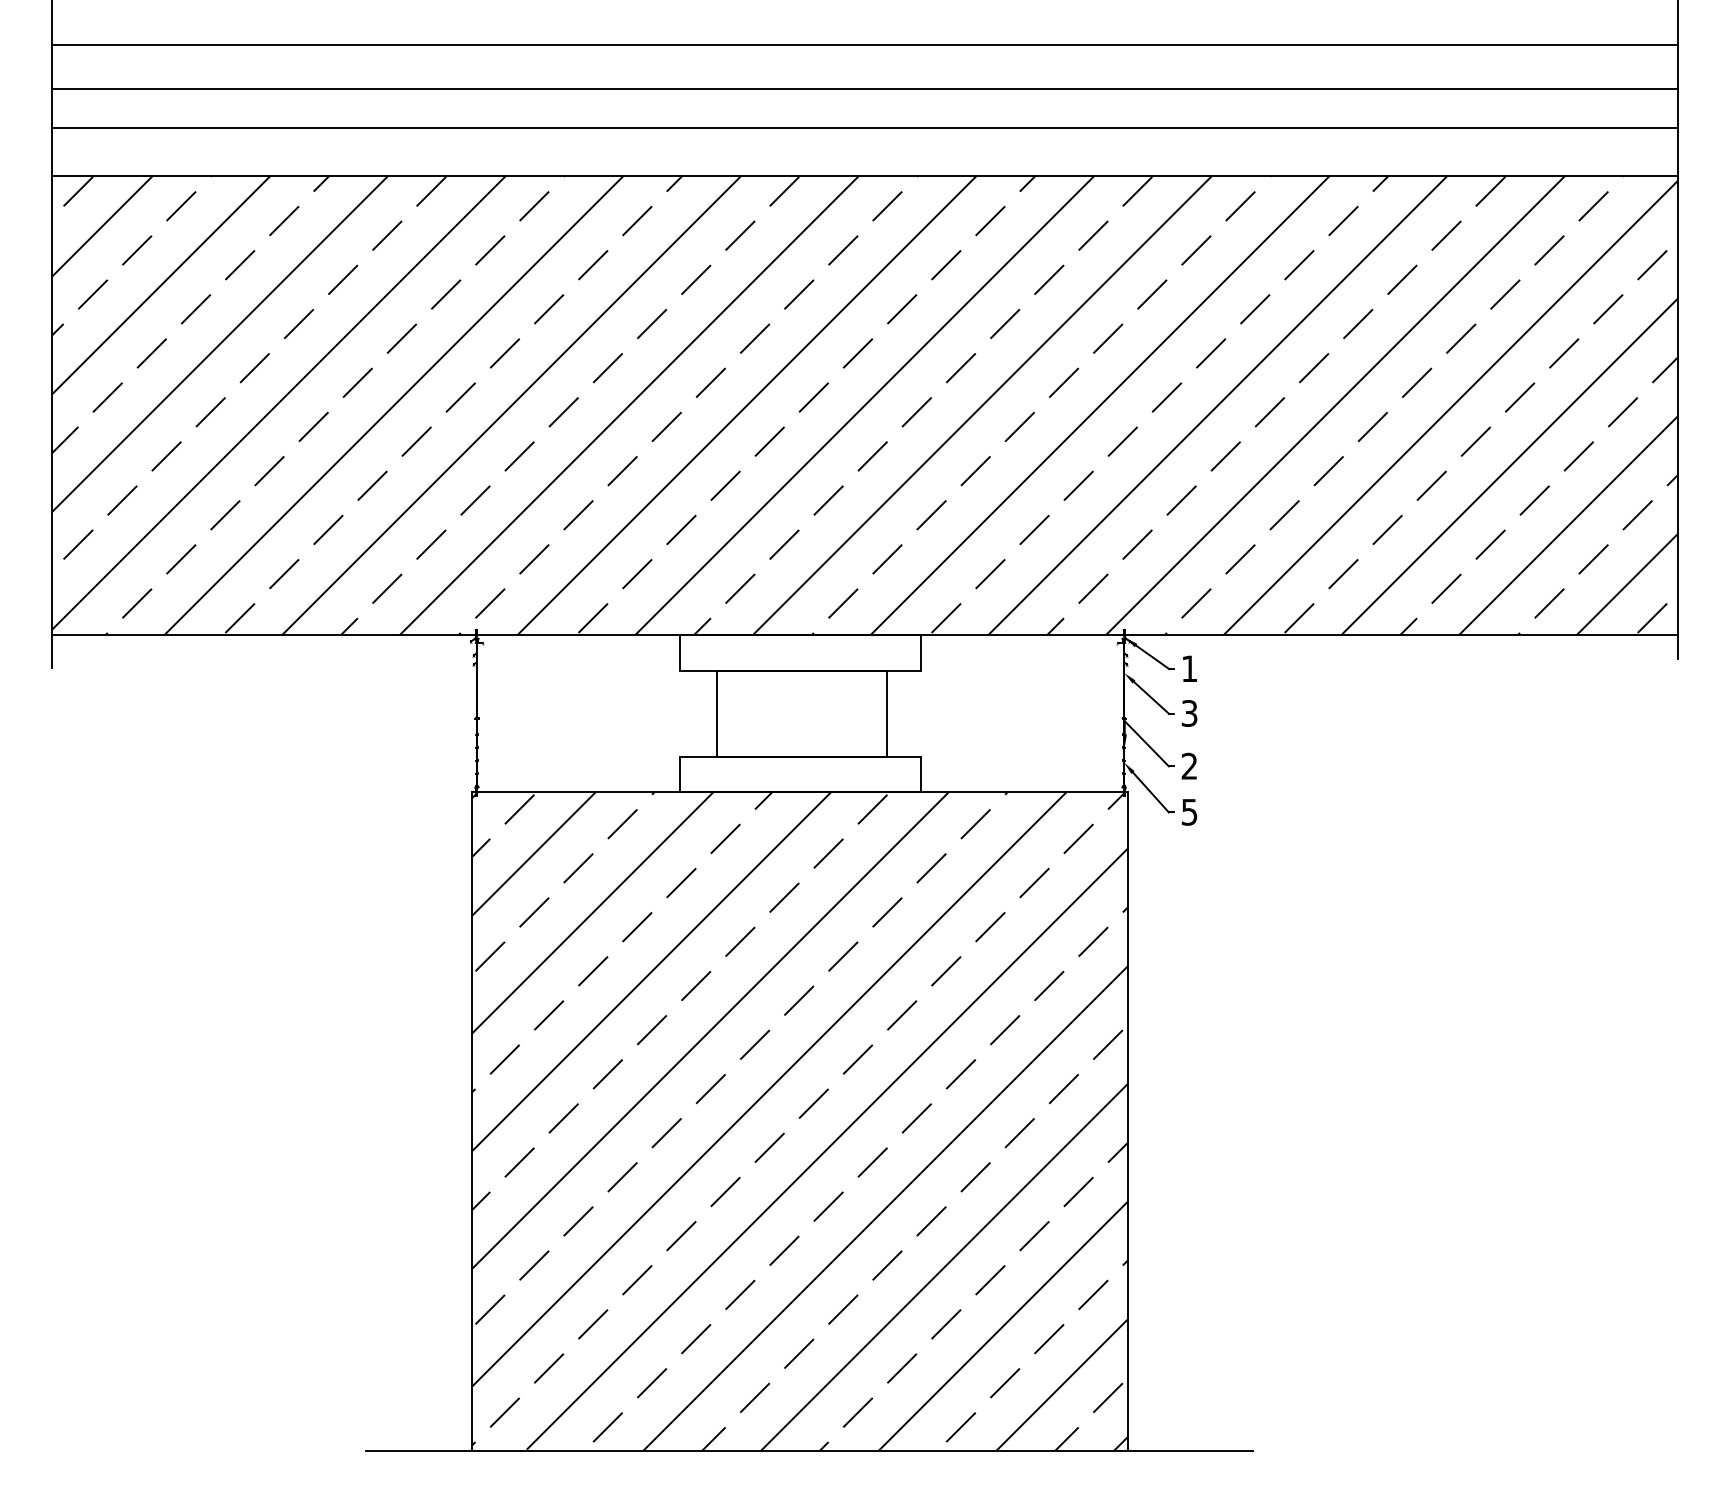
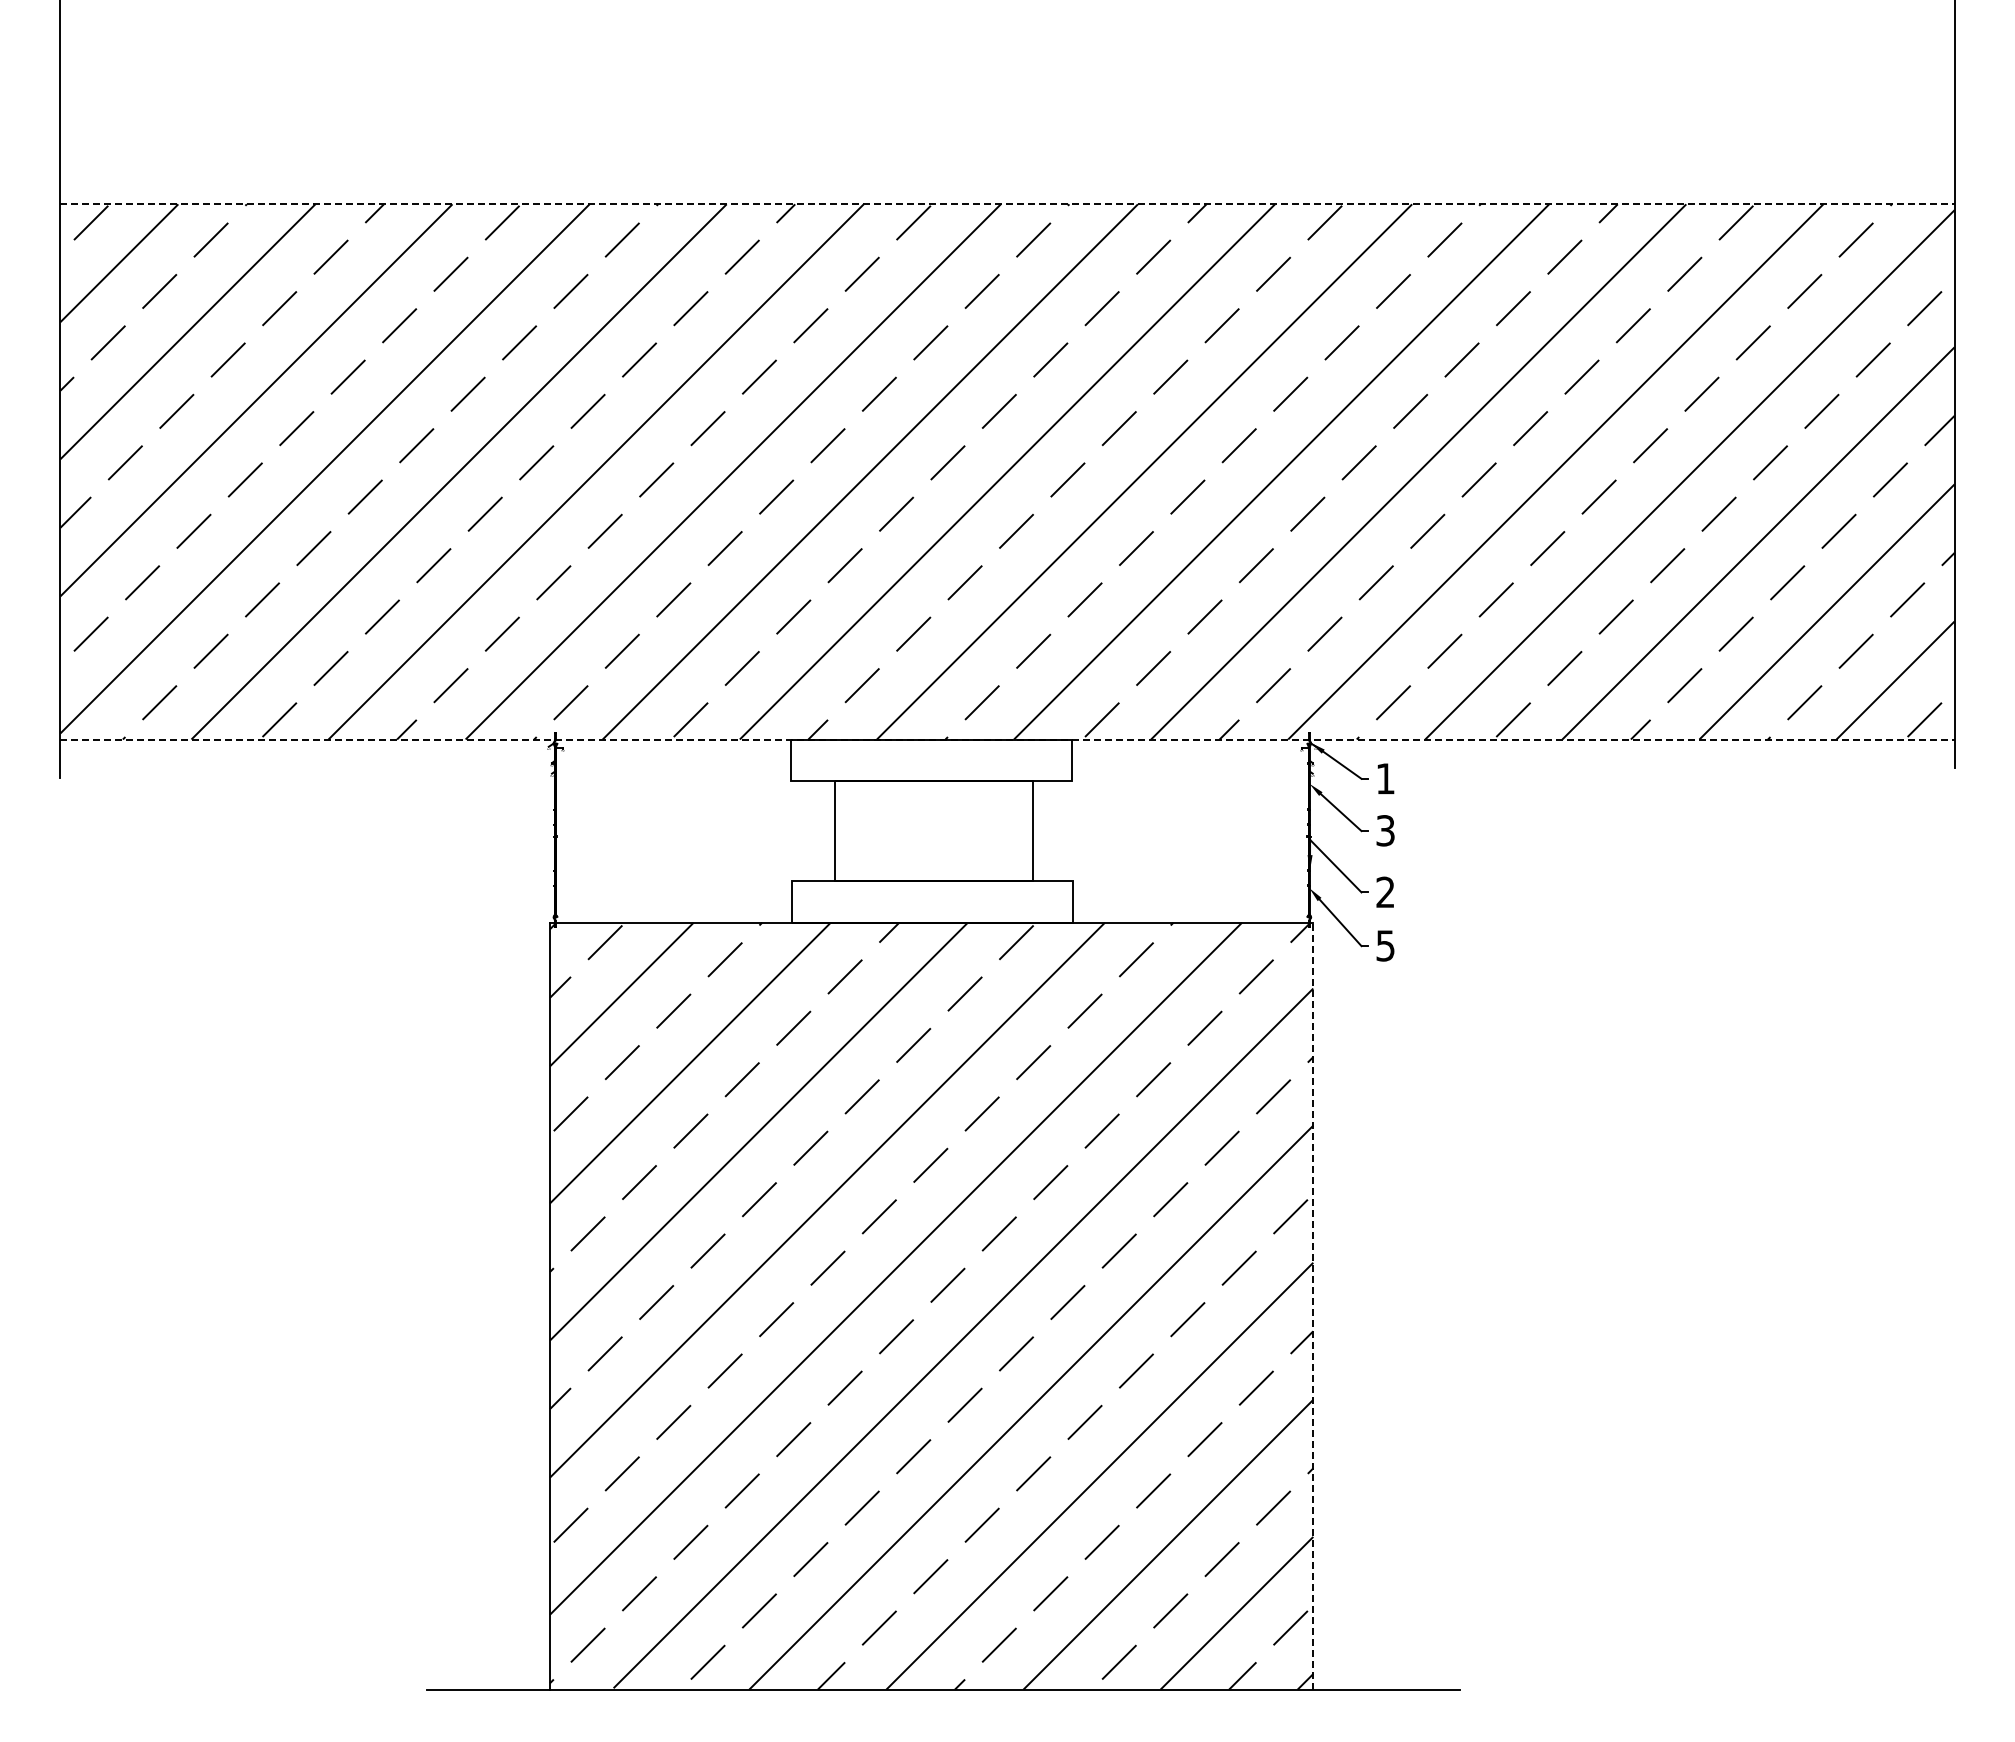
line: (865, 45) -> (1007, 52), removed
line: (865, 89) -> (1007, 103), removed
line: (865, 127) -> (1007, 148), removed
line: (865, 175) -> (1007, 204), solid -> dashed
line: (865, 635) -> (1007, 739), solid -> dashed
line: (1127, 1121) -> (1313, 1306), solid -> dashed

